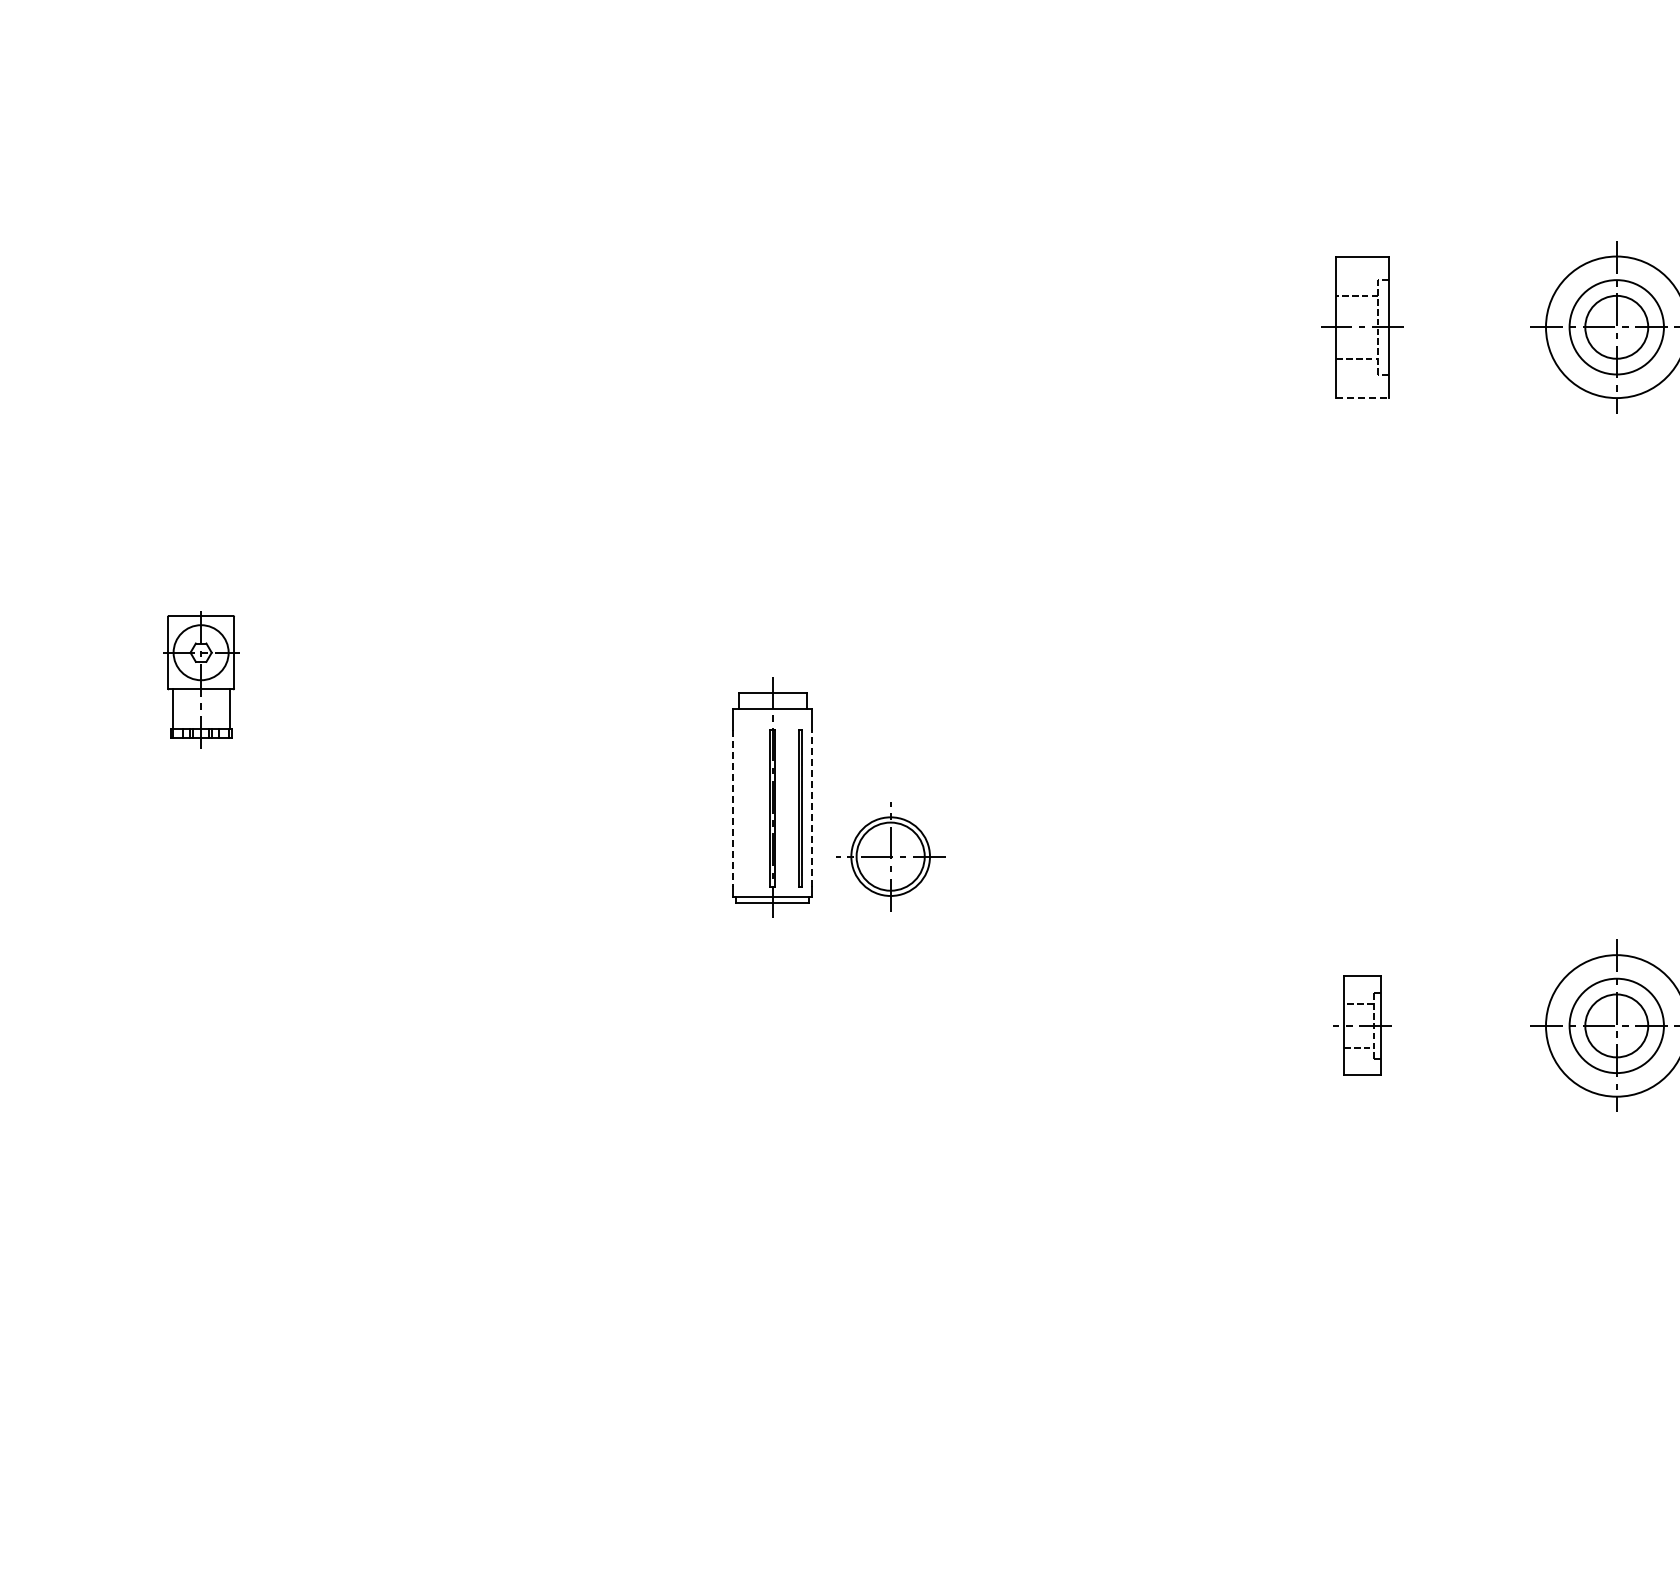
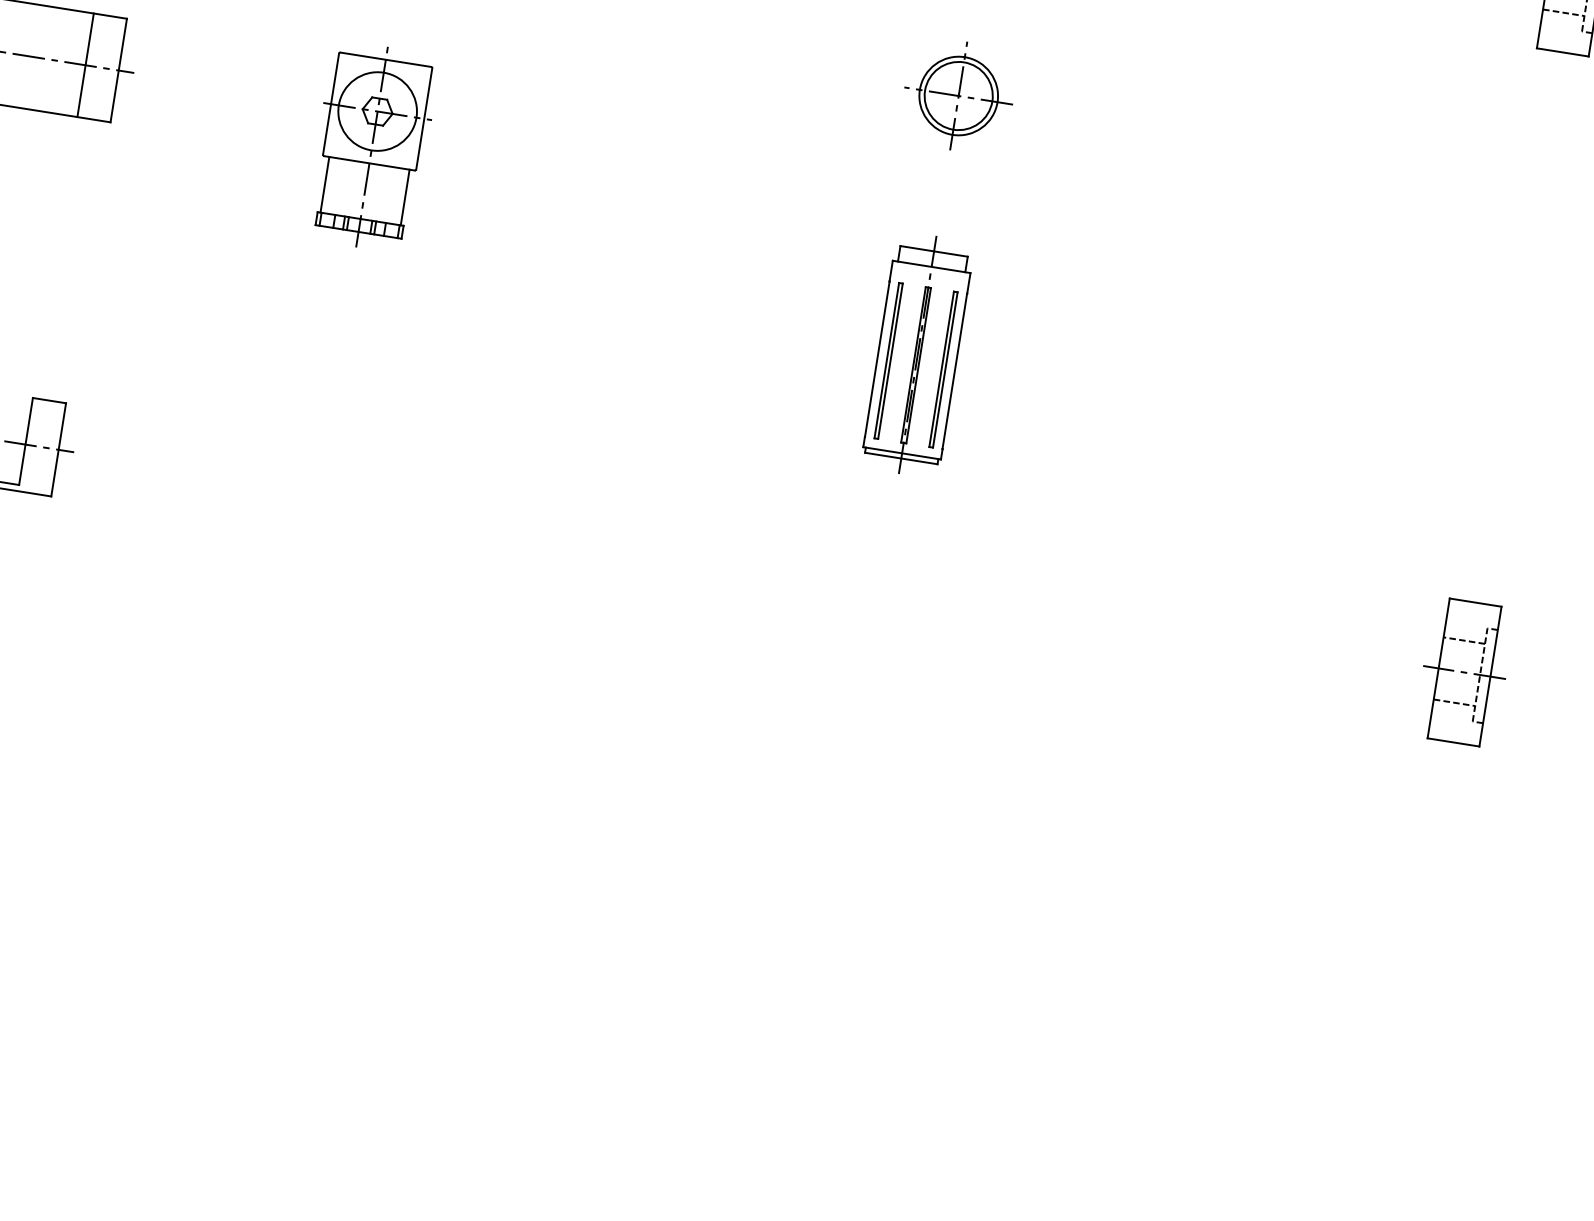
line: (1362, 398) -> (1562, 52), dashed -> solid
part: (200, 677) -> (371, 146), size x1.43
line: (733, 808) -> (877, 359), dashed -> solid
part: (744, 808) -> (888, 361), added
line: (811, 808) -> (954, 371), dashed -> solid
part: (890, 856) -> (958, 95), moved
part: (1362, 1025) -> (1464, 672), size x1.43

